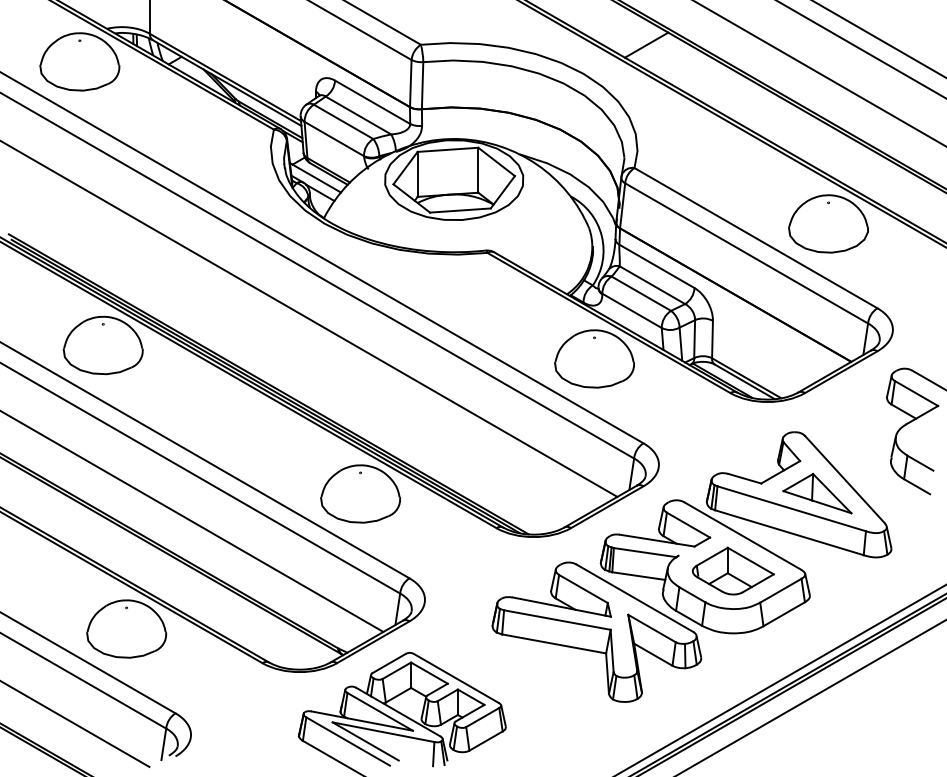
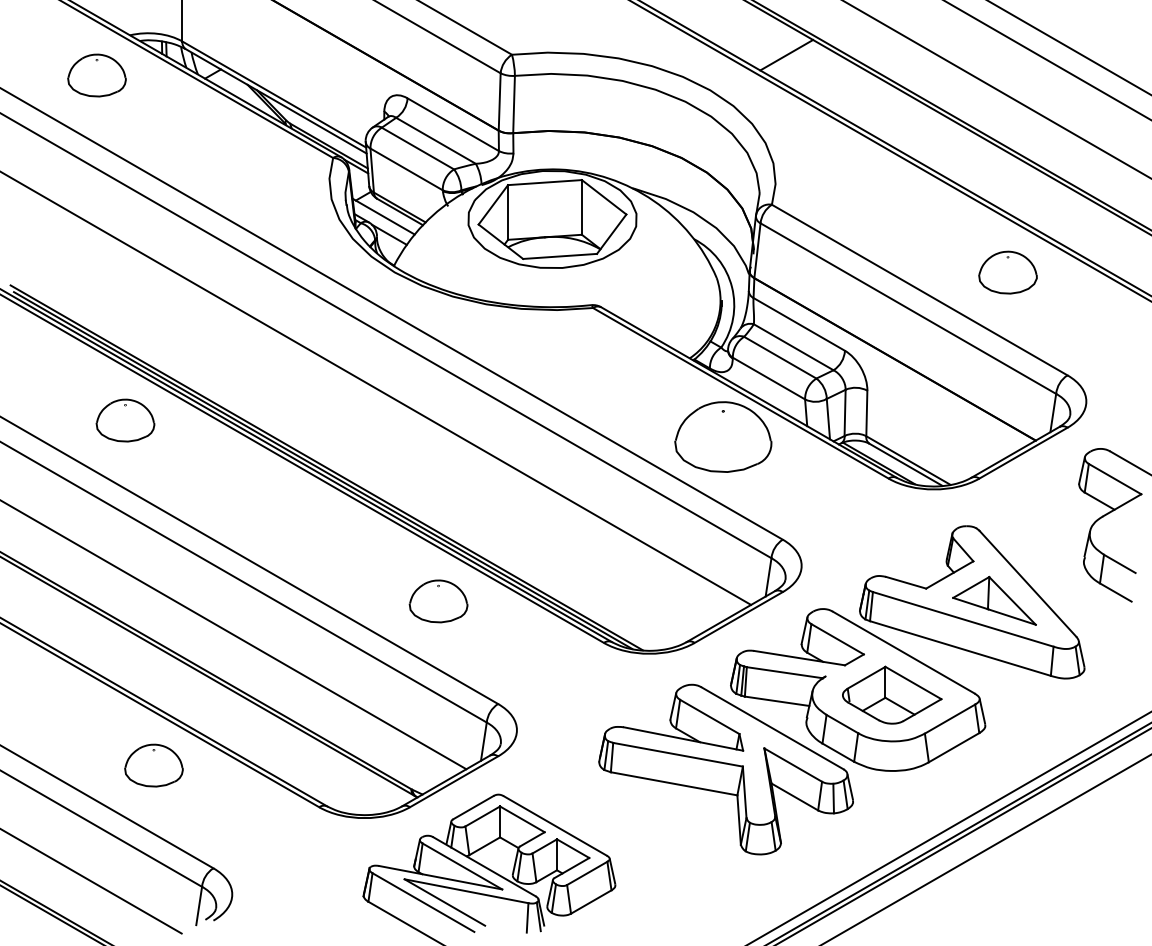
part: (79, 61) -> (96, 75), size x0.6
part: (828, 223) -> (1007, 272), size x0.6
part: (103, 345) -> (125, 420), size x0.6
part: (360, 494) -> (438, 601), size x0.6
part: (126, 628) -> (153, 765), size x0.6

